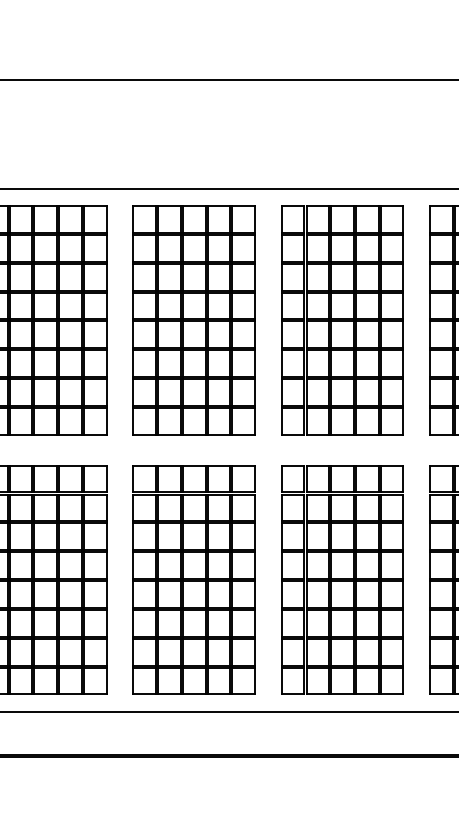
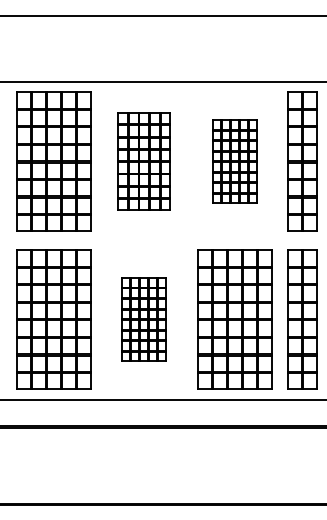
part: (192, 319) -> (143, 161), size x0.7
part: (342, 319) -> (234, 161), size x0.6
part: (192, 579) -> (143, 319), size x0.6

